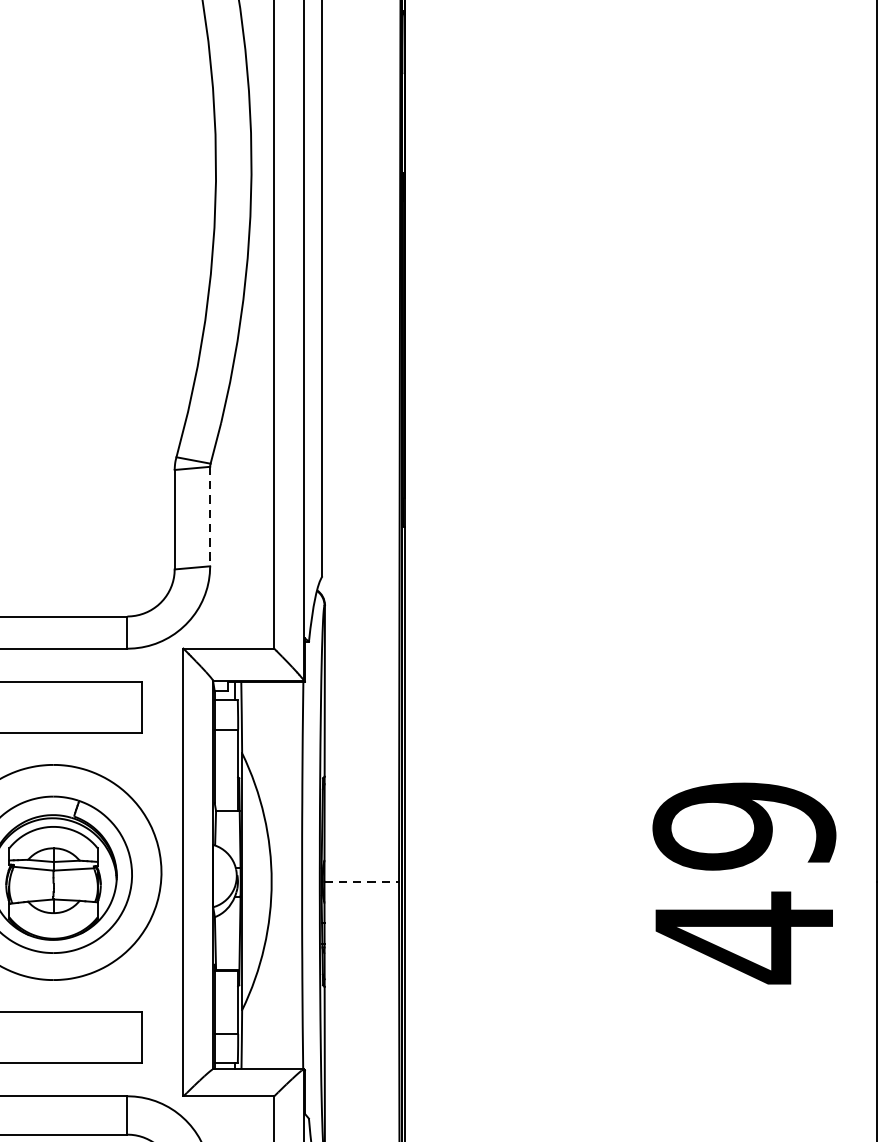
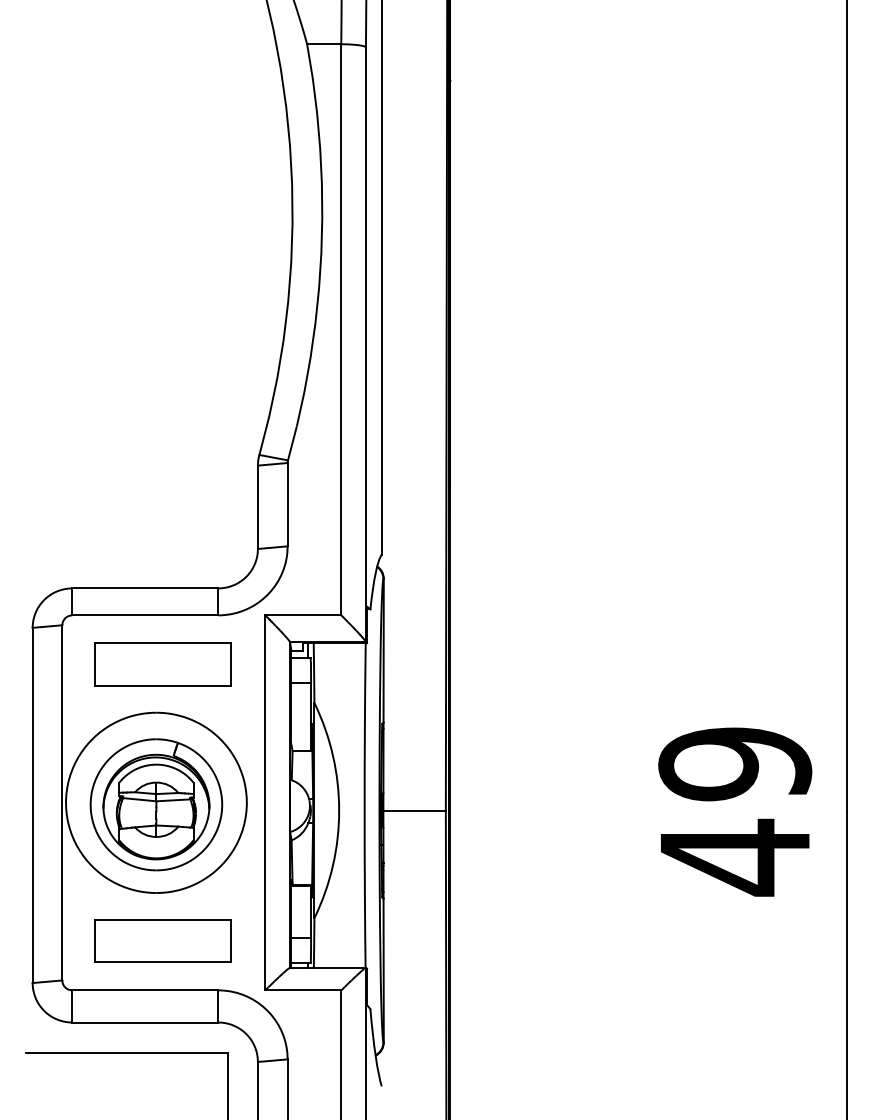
line: (210, 516) -> (287, 504), dashed -> solid
line: (362, 881) -> (415, 810), dashed -> solid

